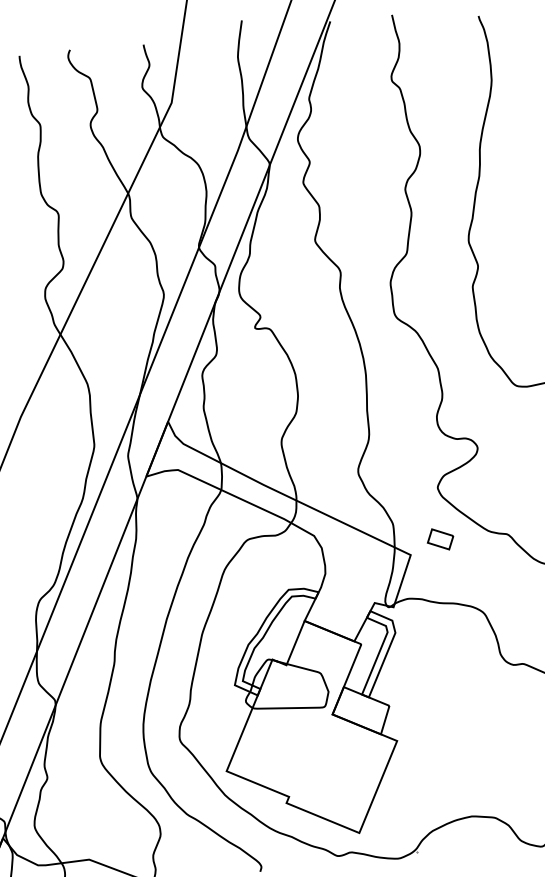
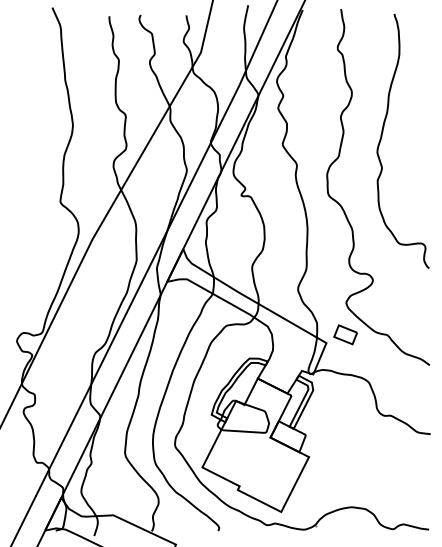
part: (440, 538) -> (345, 334), size x1.43

